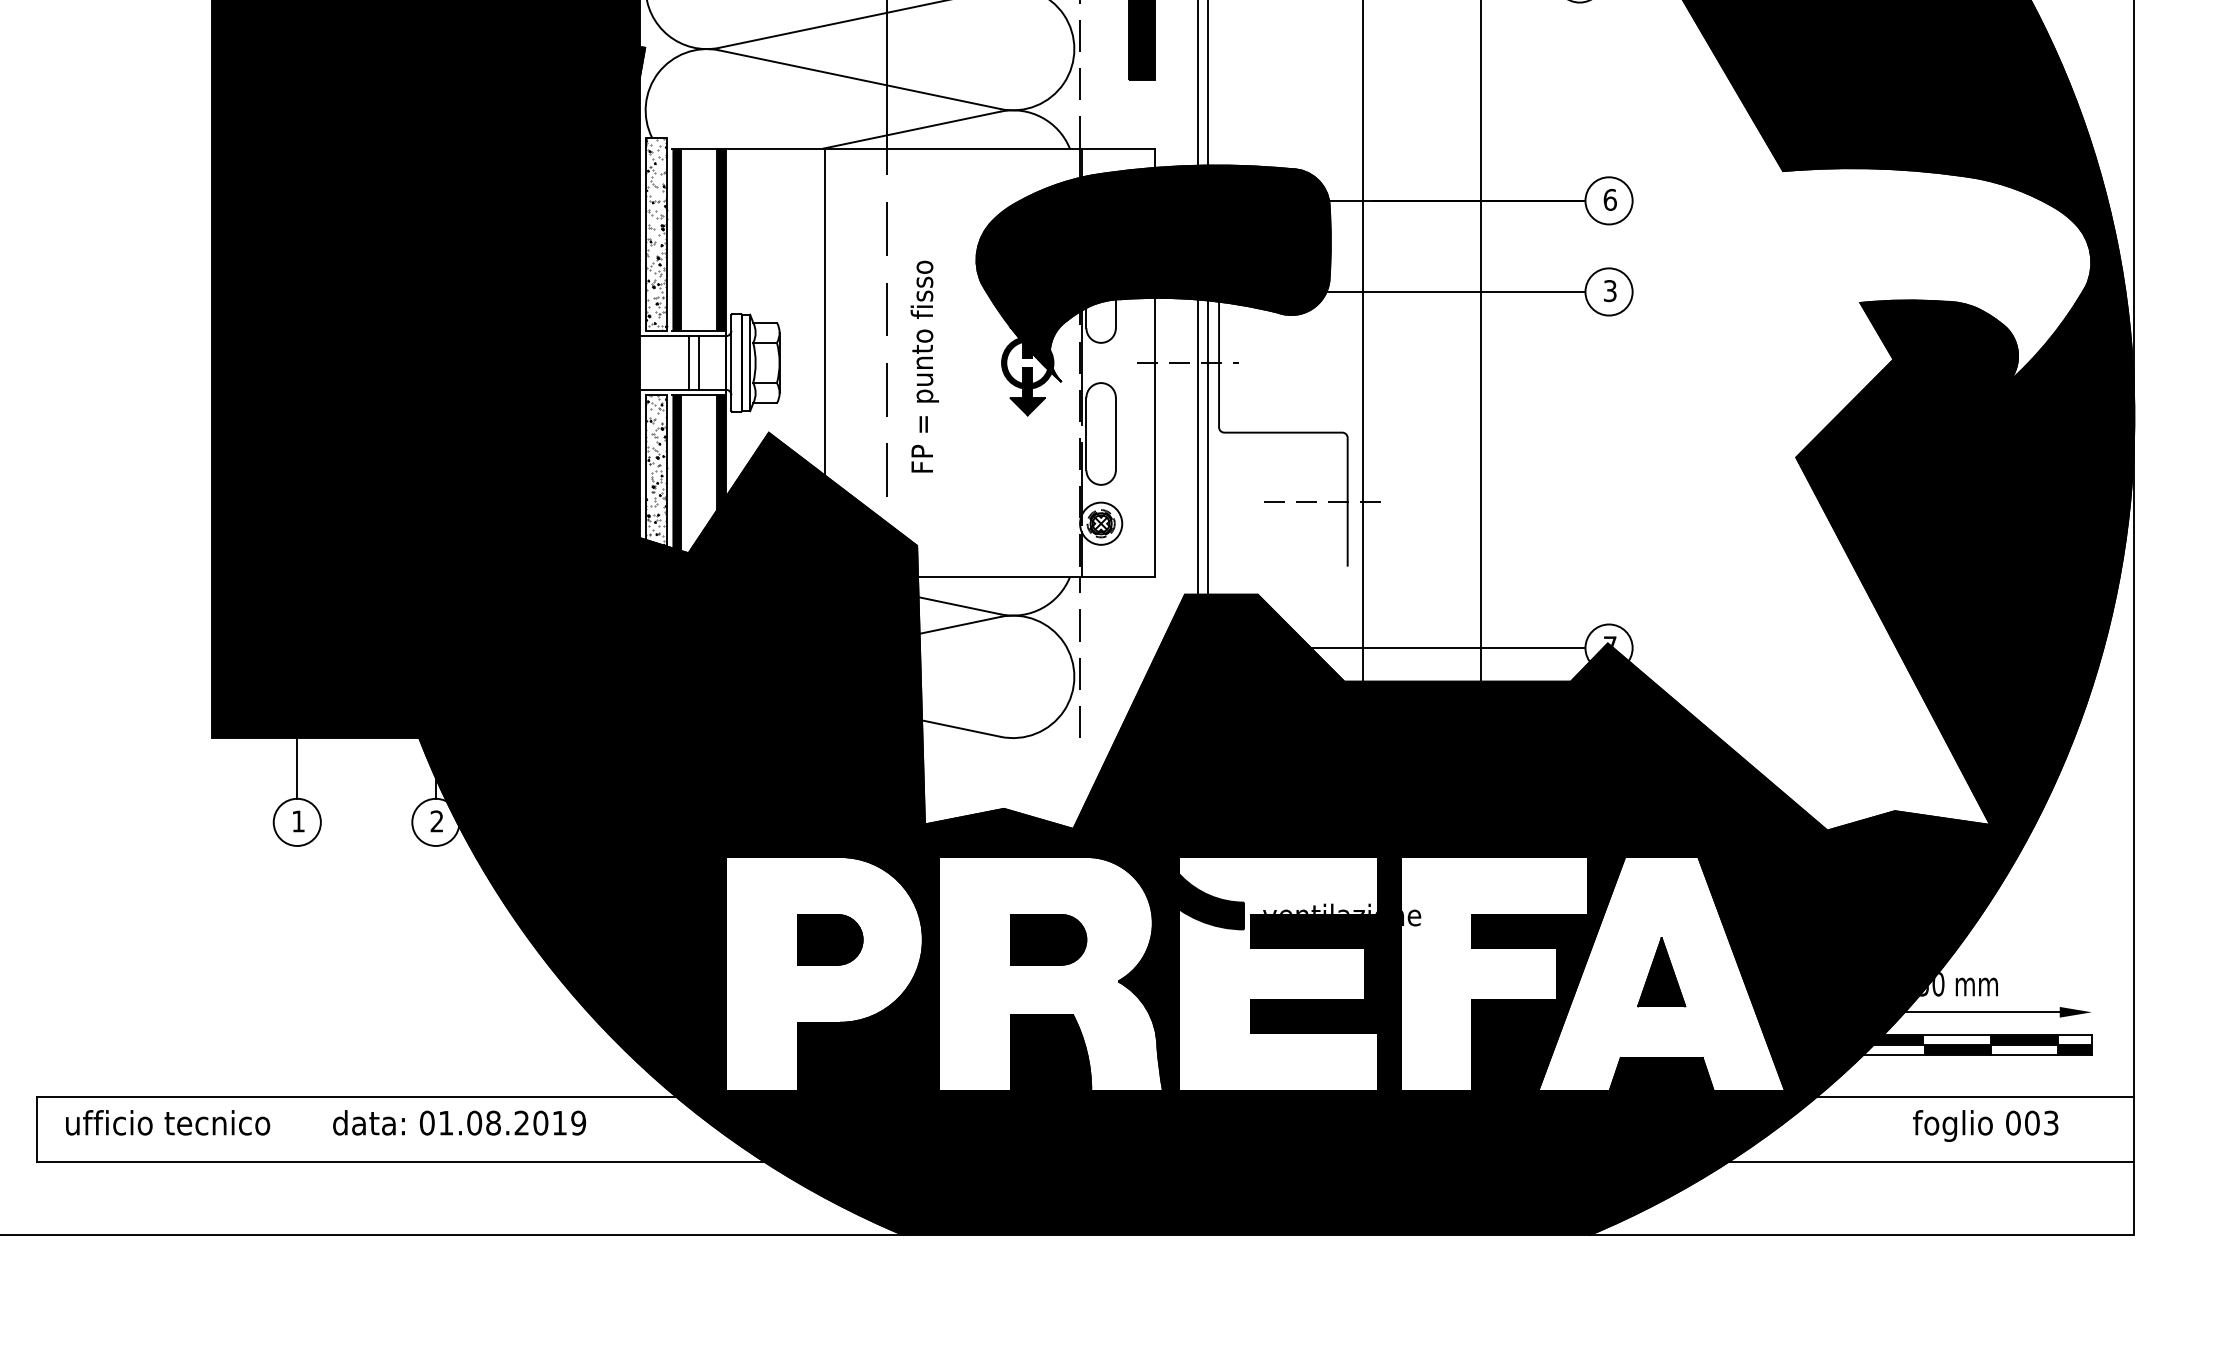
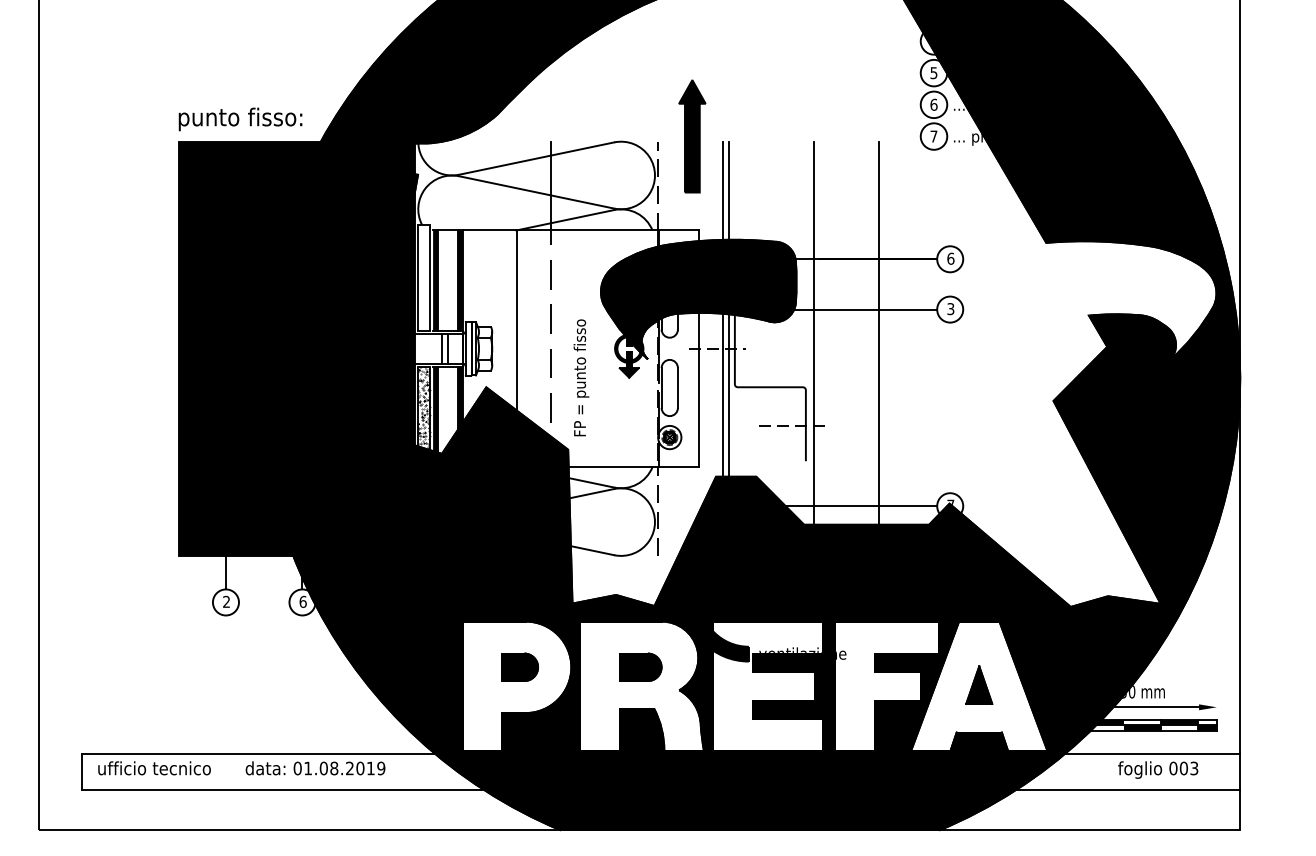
hatch: (656, 233) -> (424, 277), removed
text: (924, 366) -> (581, 377), moved
text: (298, 820) -> (226, 601), 1 -> 2
text: (435, 820) -> (302, 601), 2 -> 6

